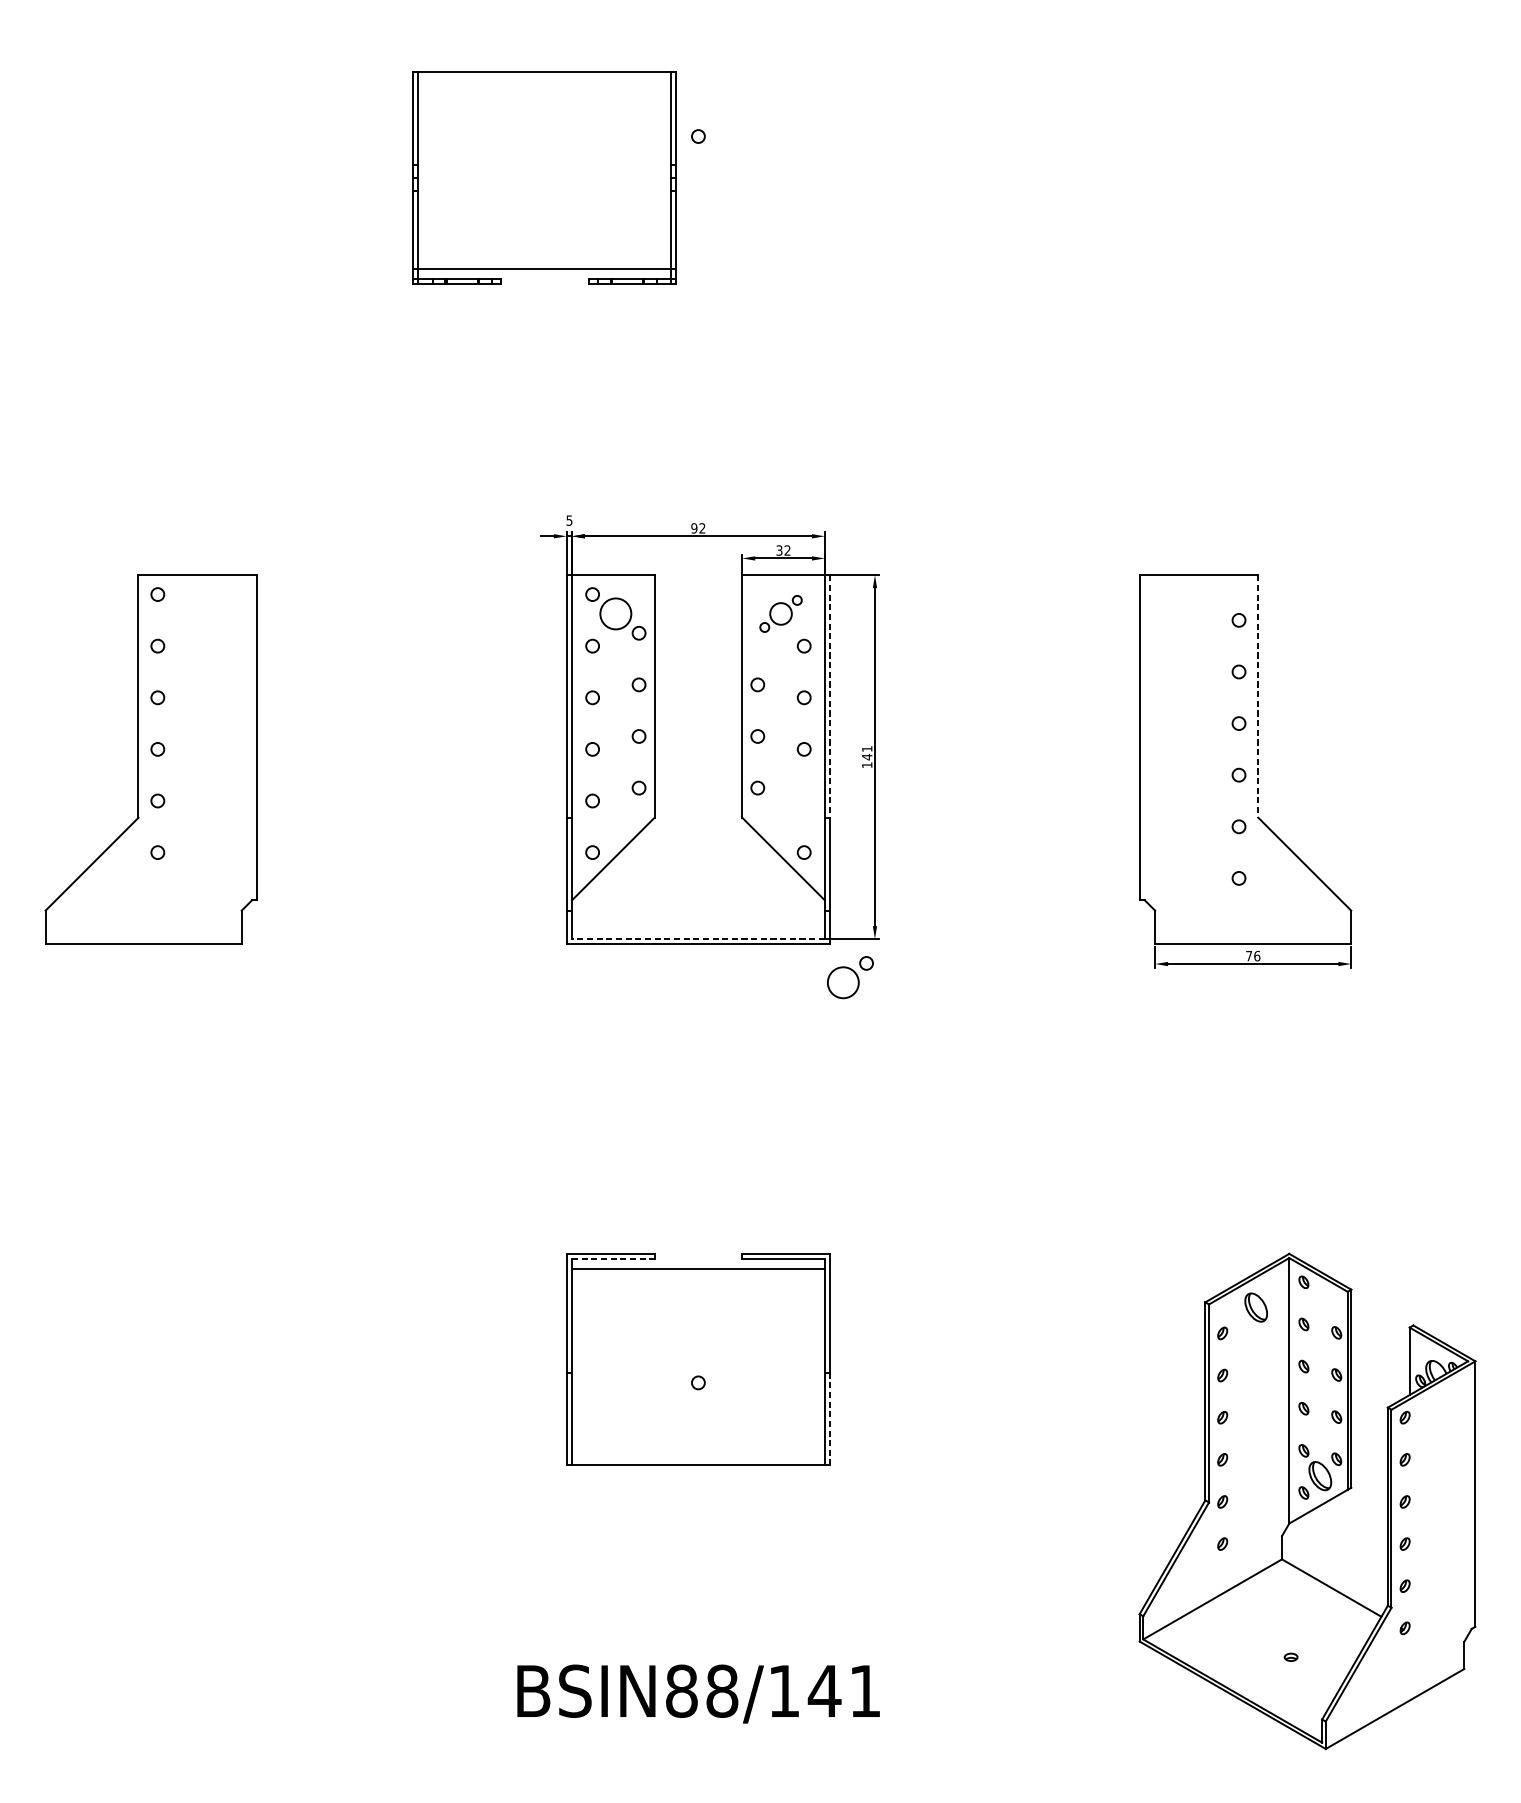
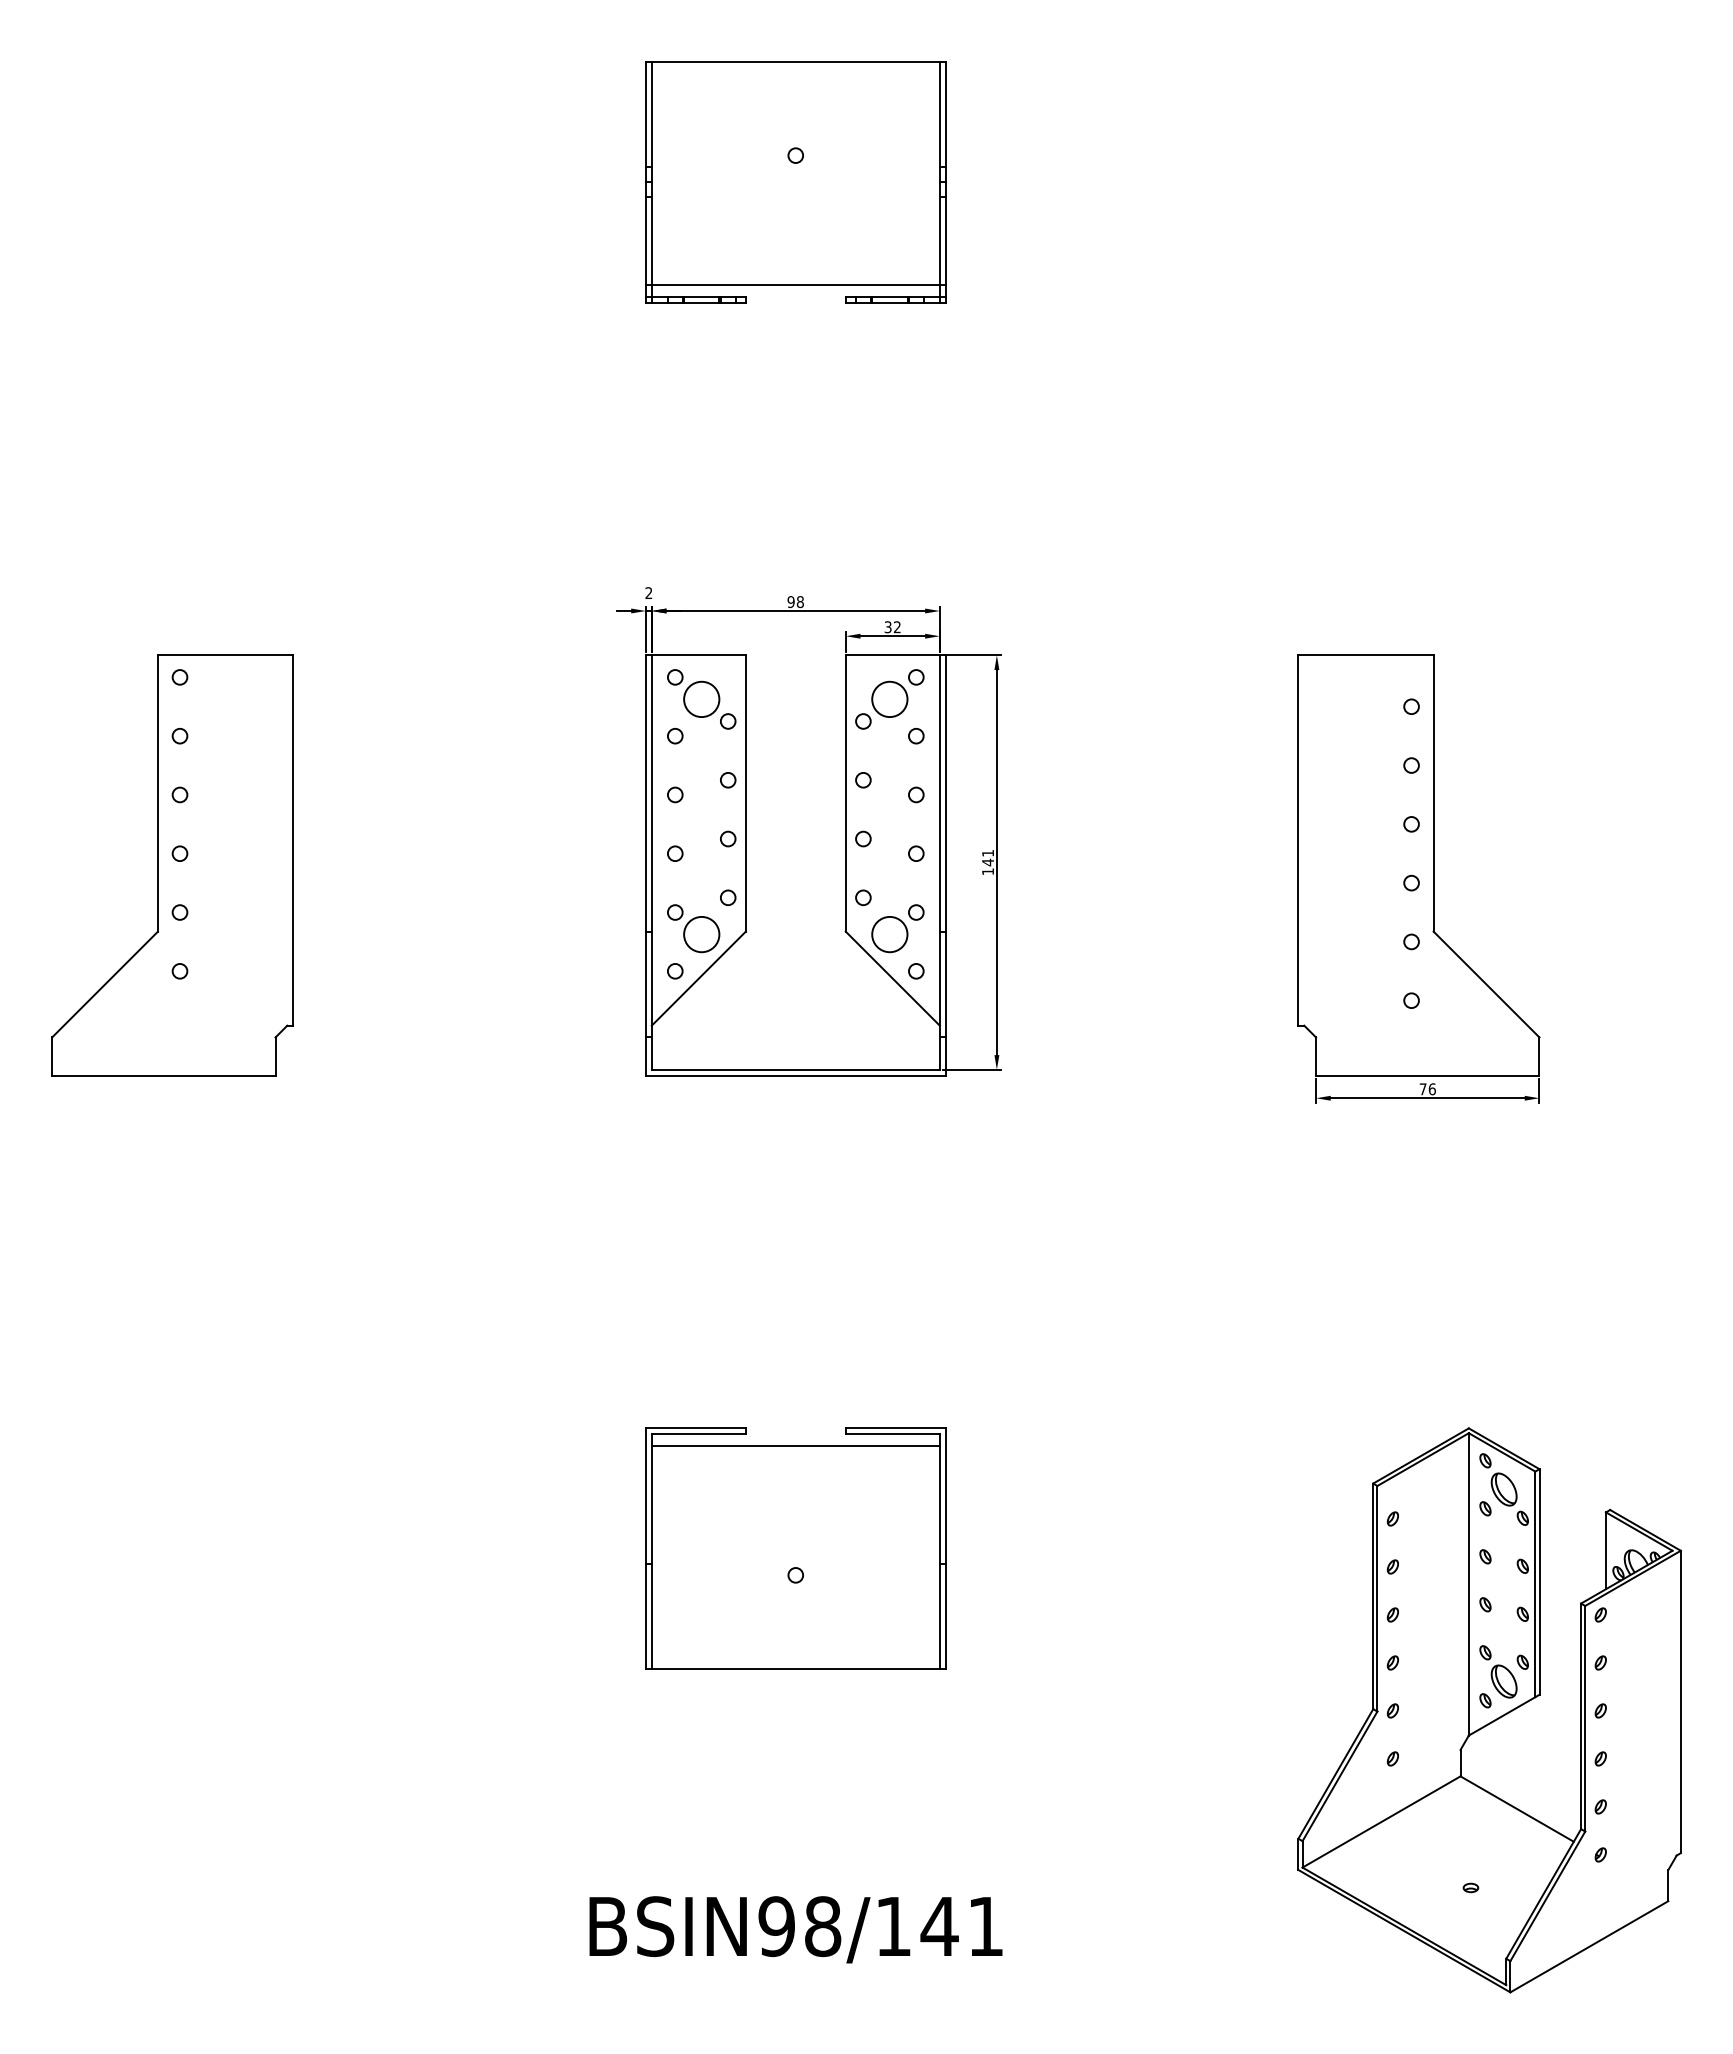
part: (544, 178) -> (795, 182), moved
text: (569, 520) -> (648, 593), 5 -> 2
text: (701, 528) -> (799, 602), 92 -> 98
part: (780, 613) -> (889, 699), size x1.43
line: (829, 696) -> (945, 793), dashed -> solid
line: (1258, 696) -> (1433, 793), dashed -> solid
circle: (615, 820) -> (701, 934), added
line: (698, 938) -> (795, 1069), dashed -> solid
part: (850, 977) -> (897, 928), moved
line: (613, 1259) -> (699, 1434), dashed -> solid
part: (1255, 1307) -> (1503, 1489), moved
line: (829, 1419) -> (945, 1616), dashed -> solid
text: (681, 1691) -> (776, 1926), BSIN88/141 -> BSIN98/141

